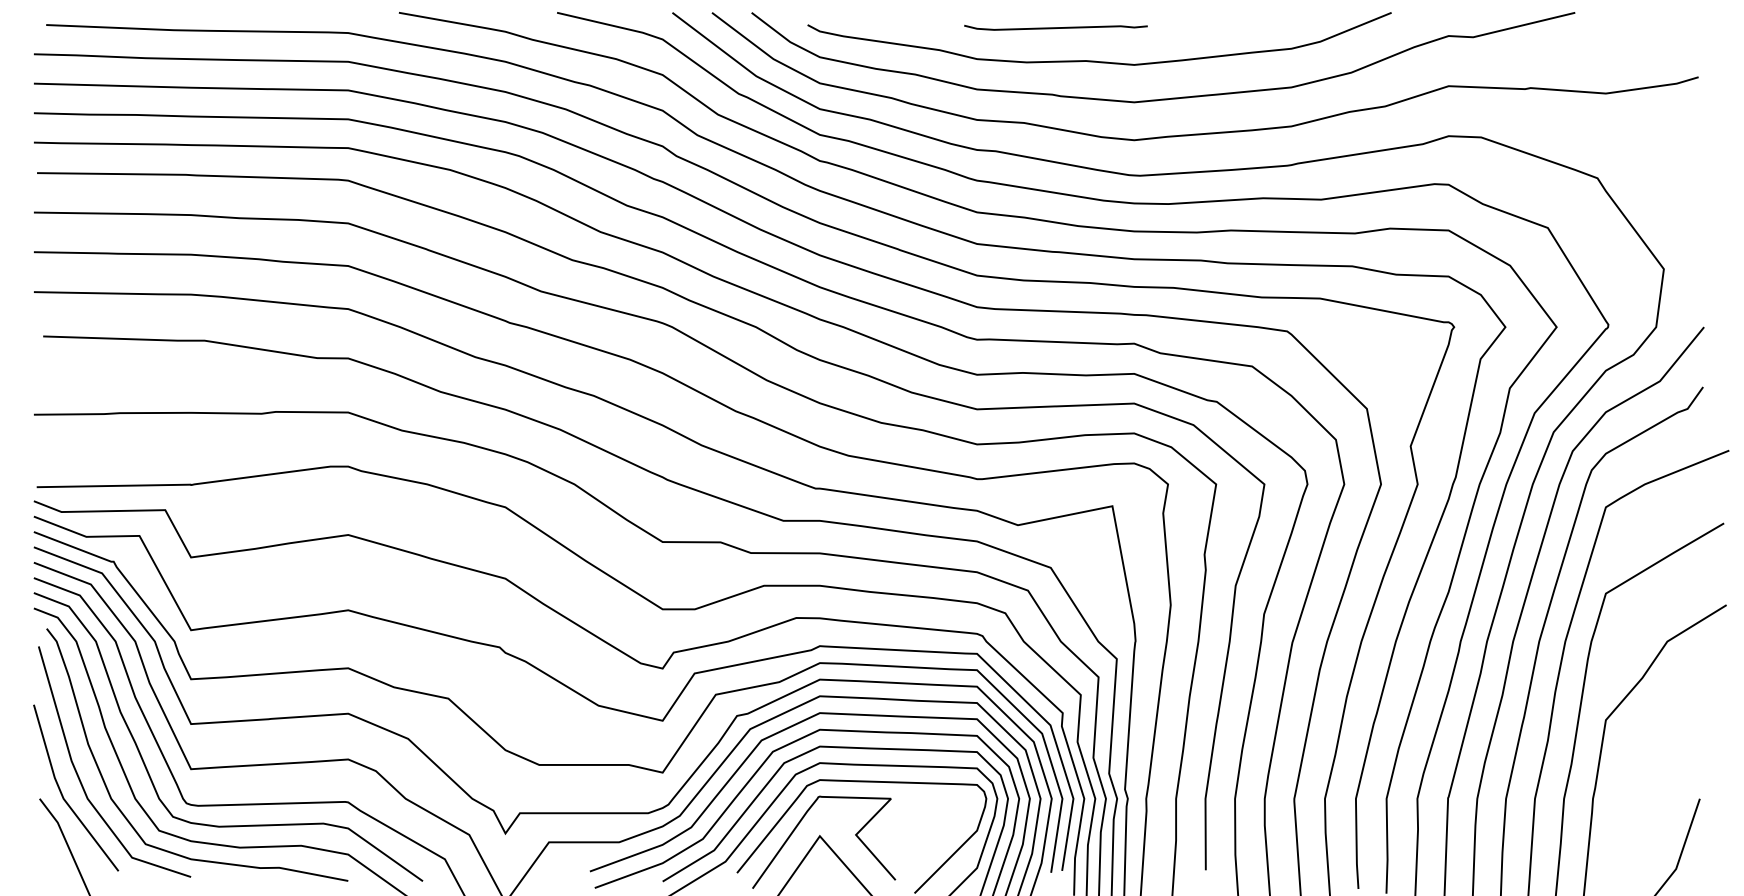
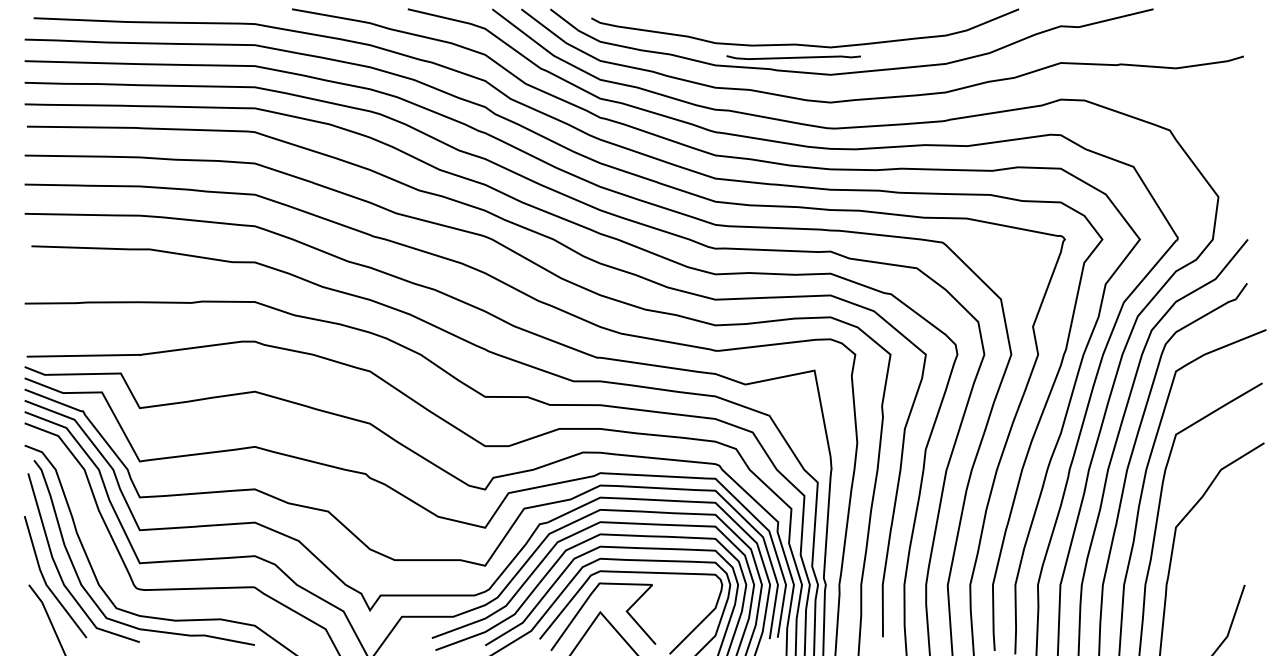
curve: (1055, 27) -> (793, 57), moved
curve: (148, 770) -> (108, 564), removed

